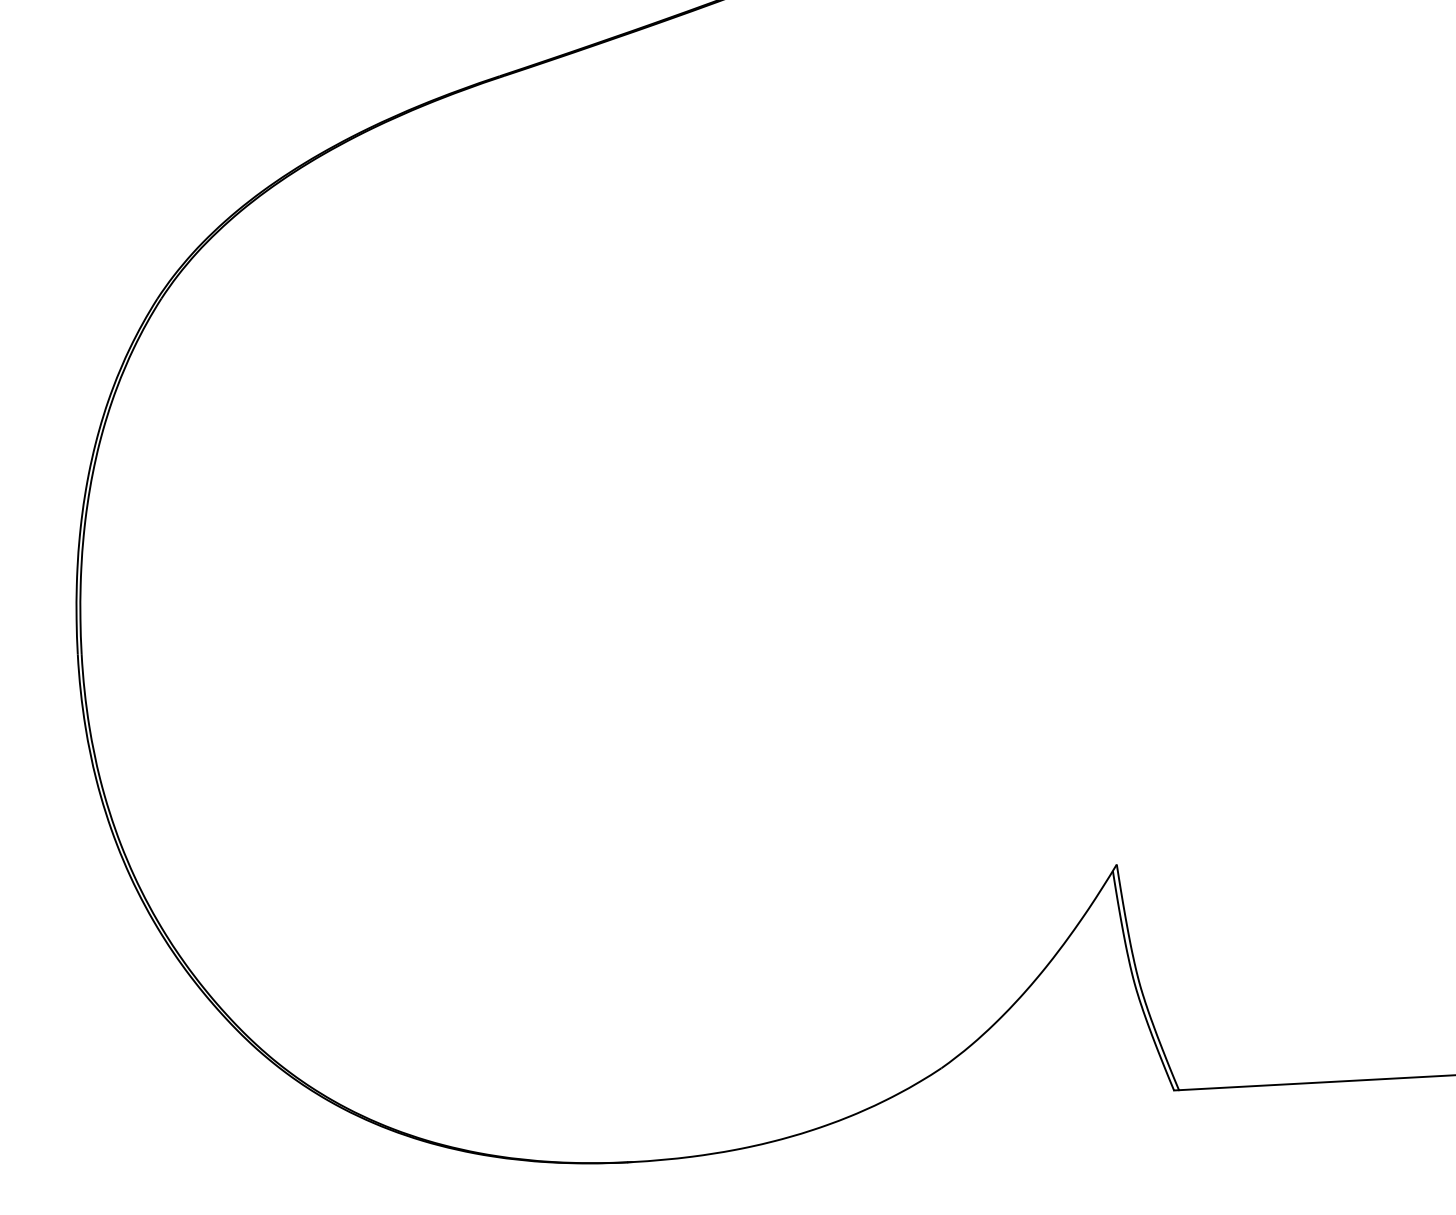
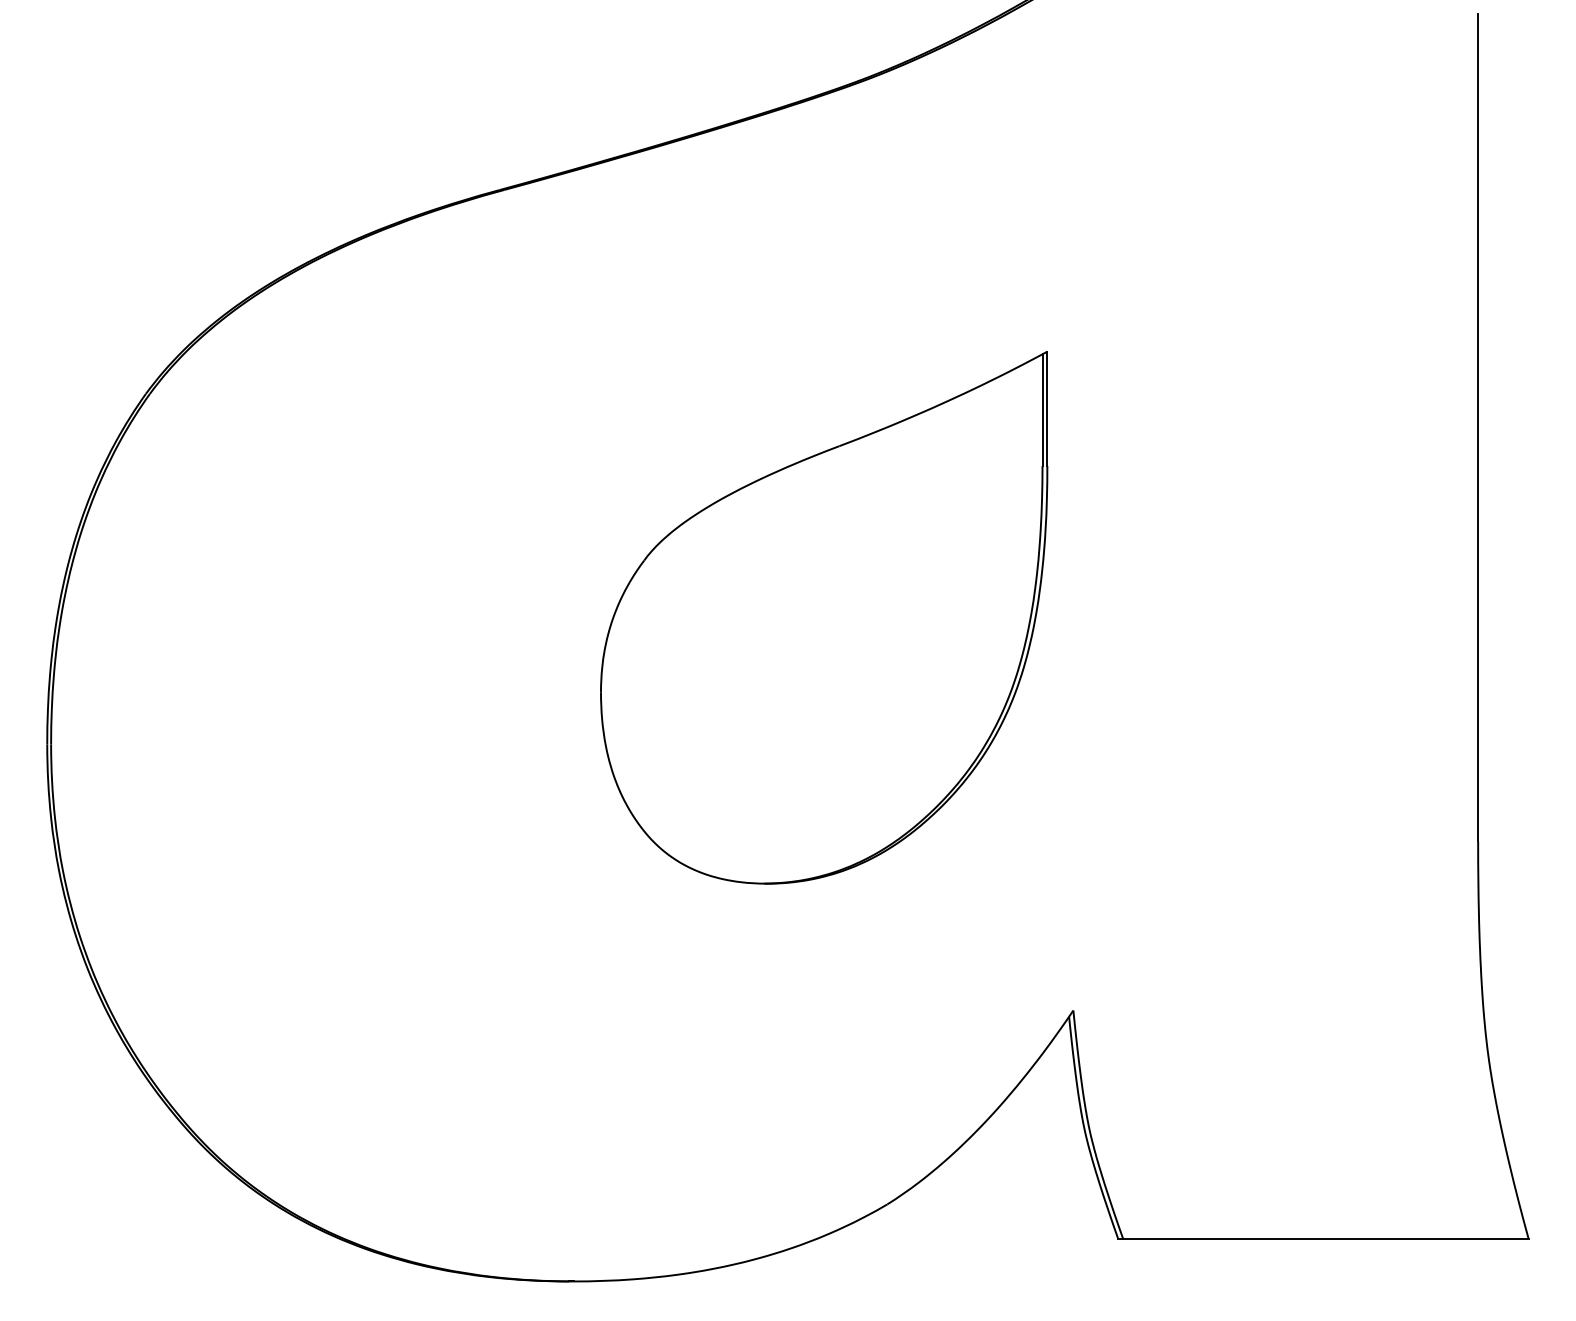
part: (847, 485) -> (824, 617), added

